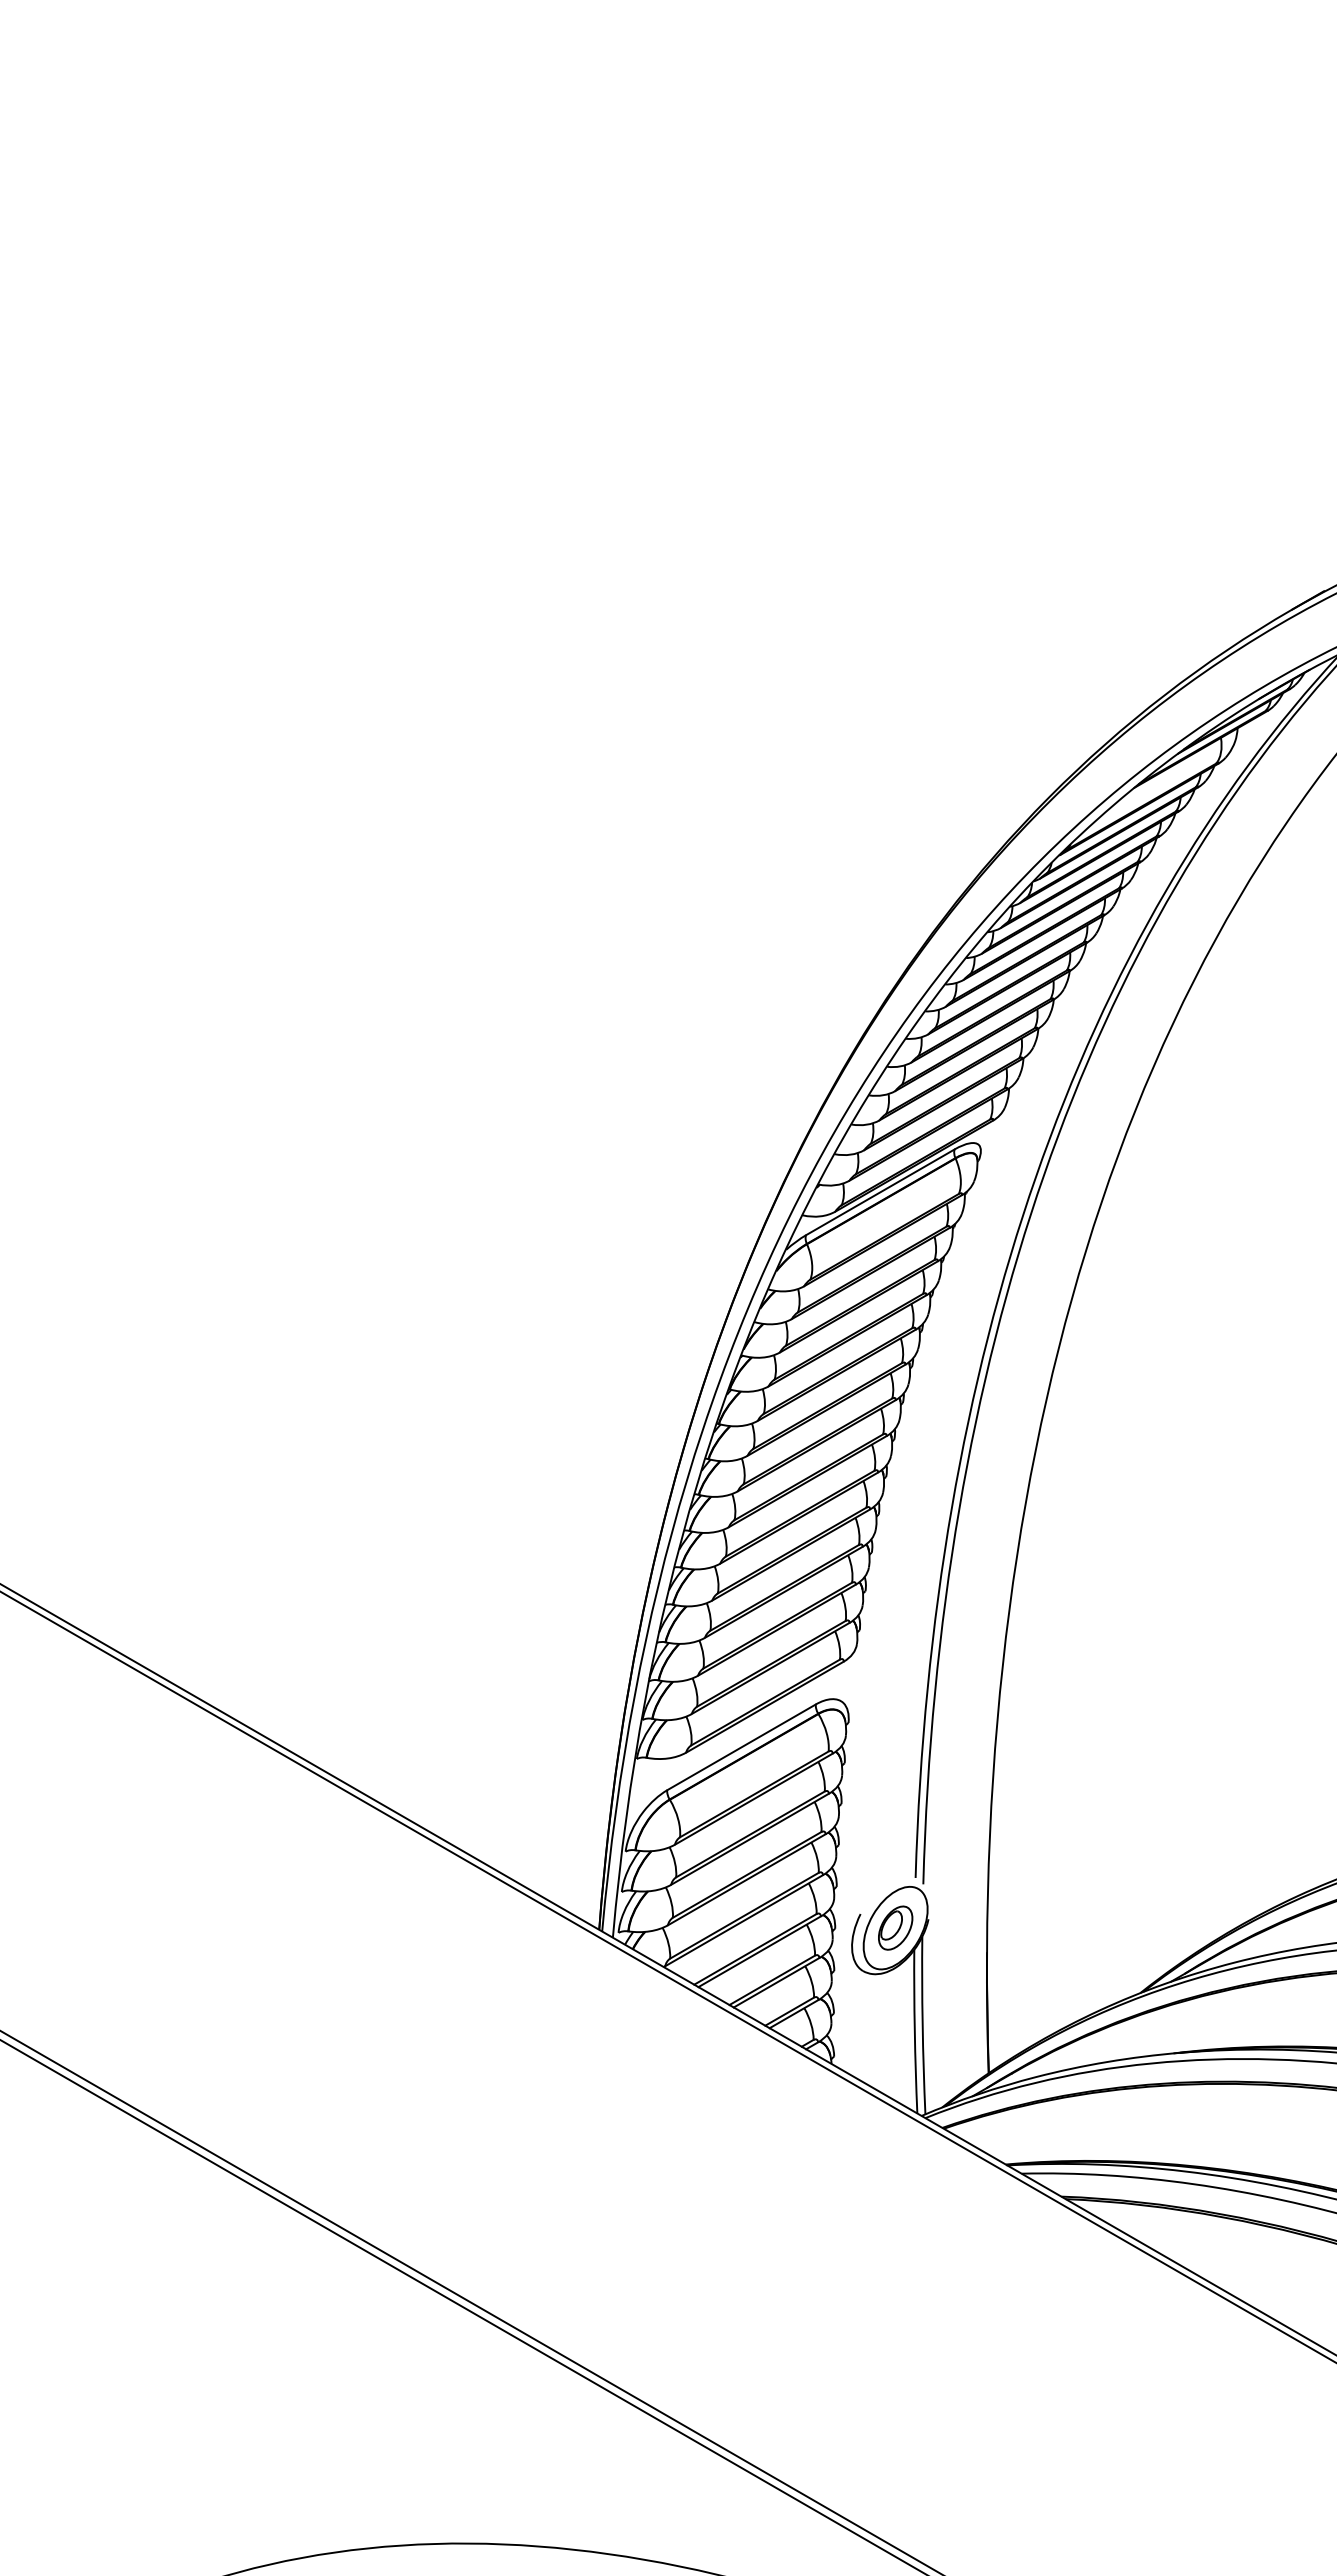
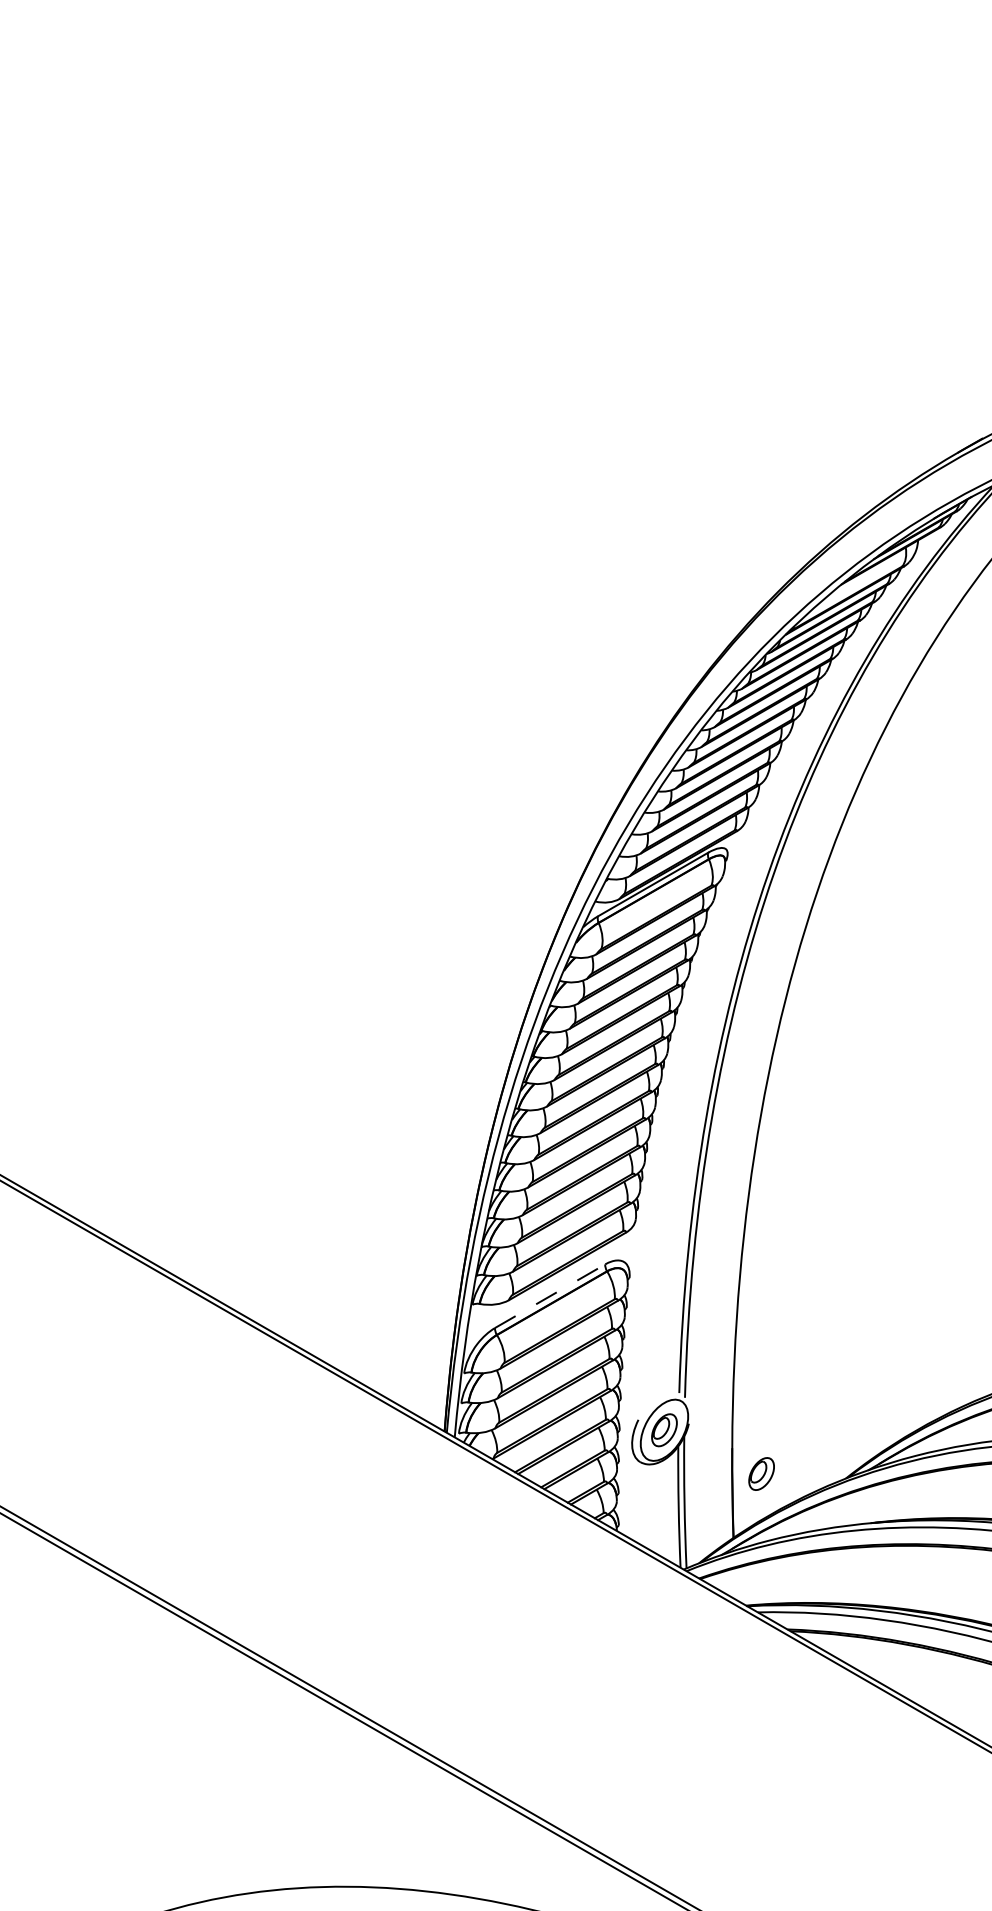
line: (741, 1747) -> (550, 1296), solid -> dashed
part: (1026, 1986) -> (761, 1473), added

